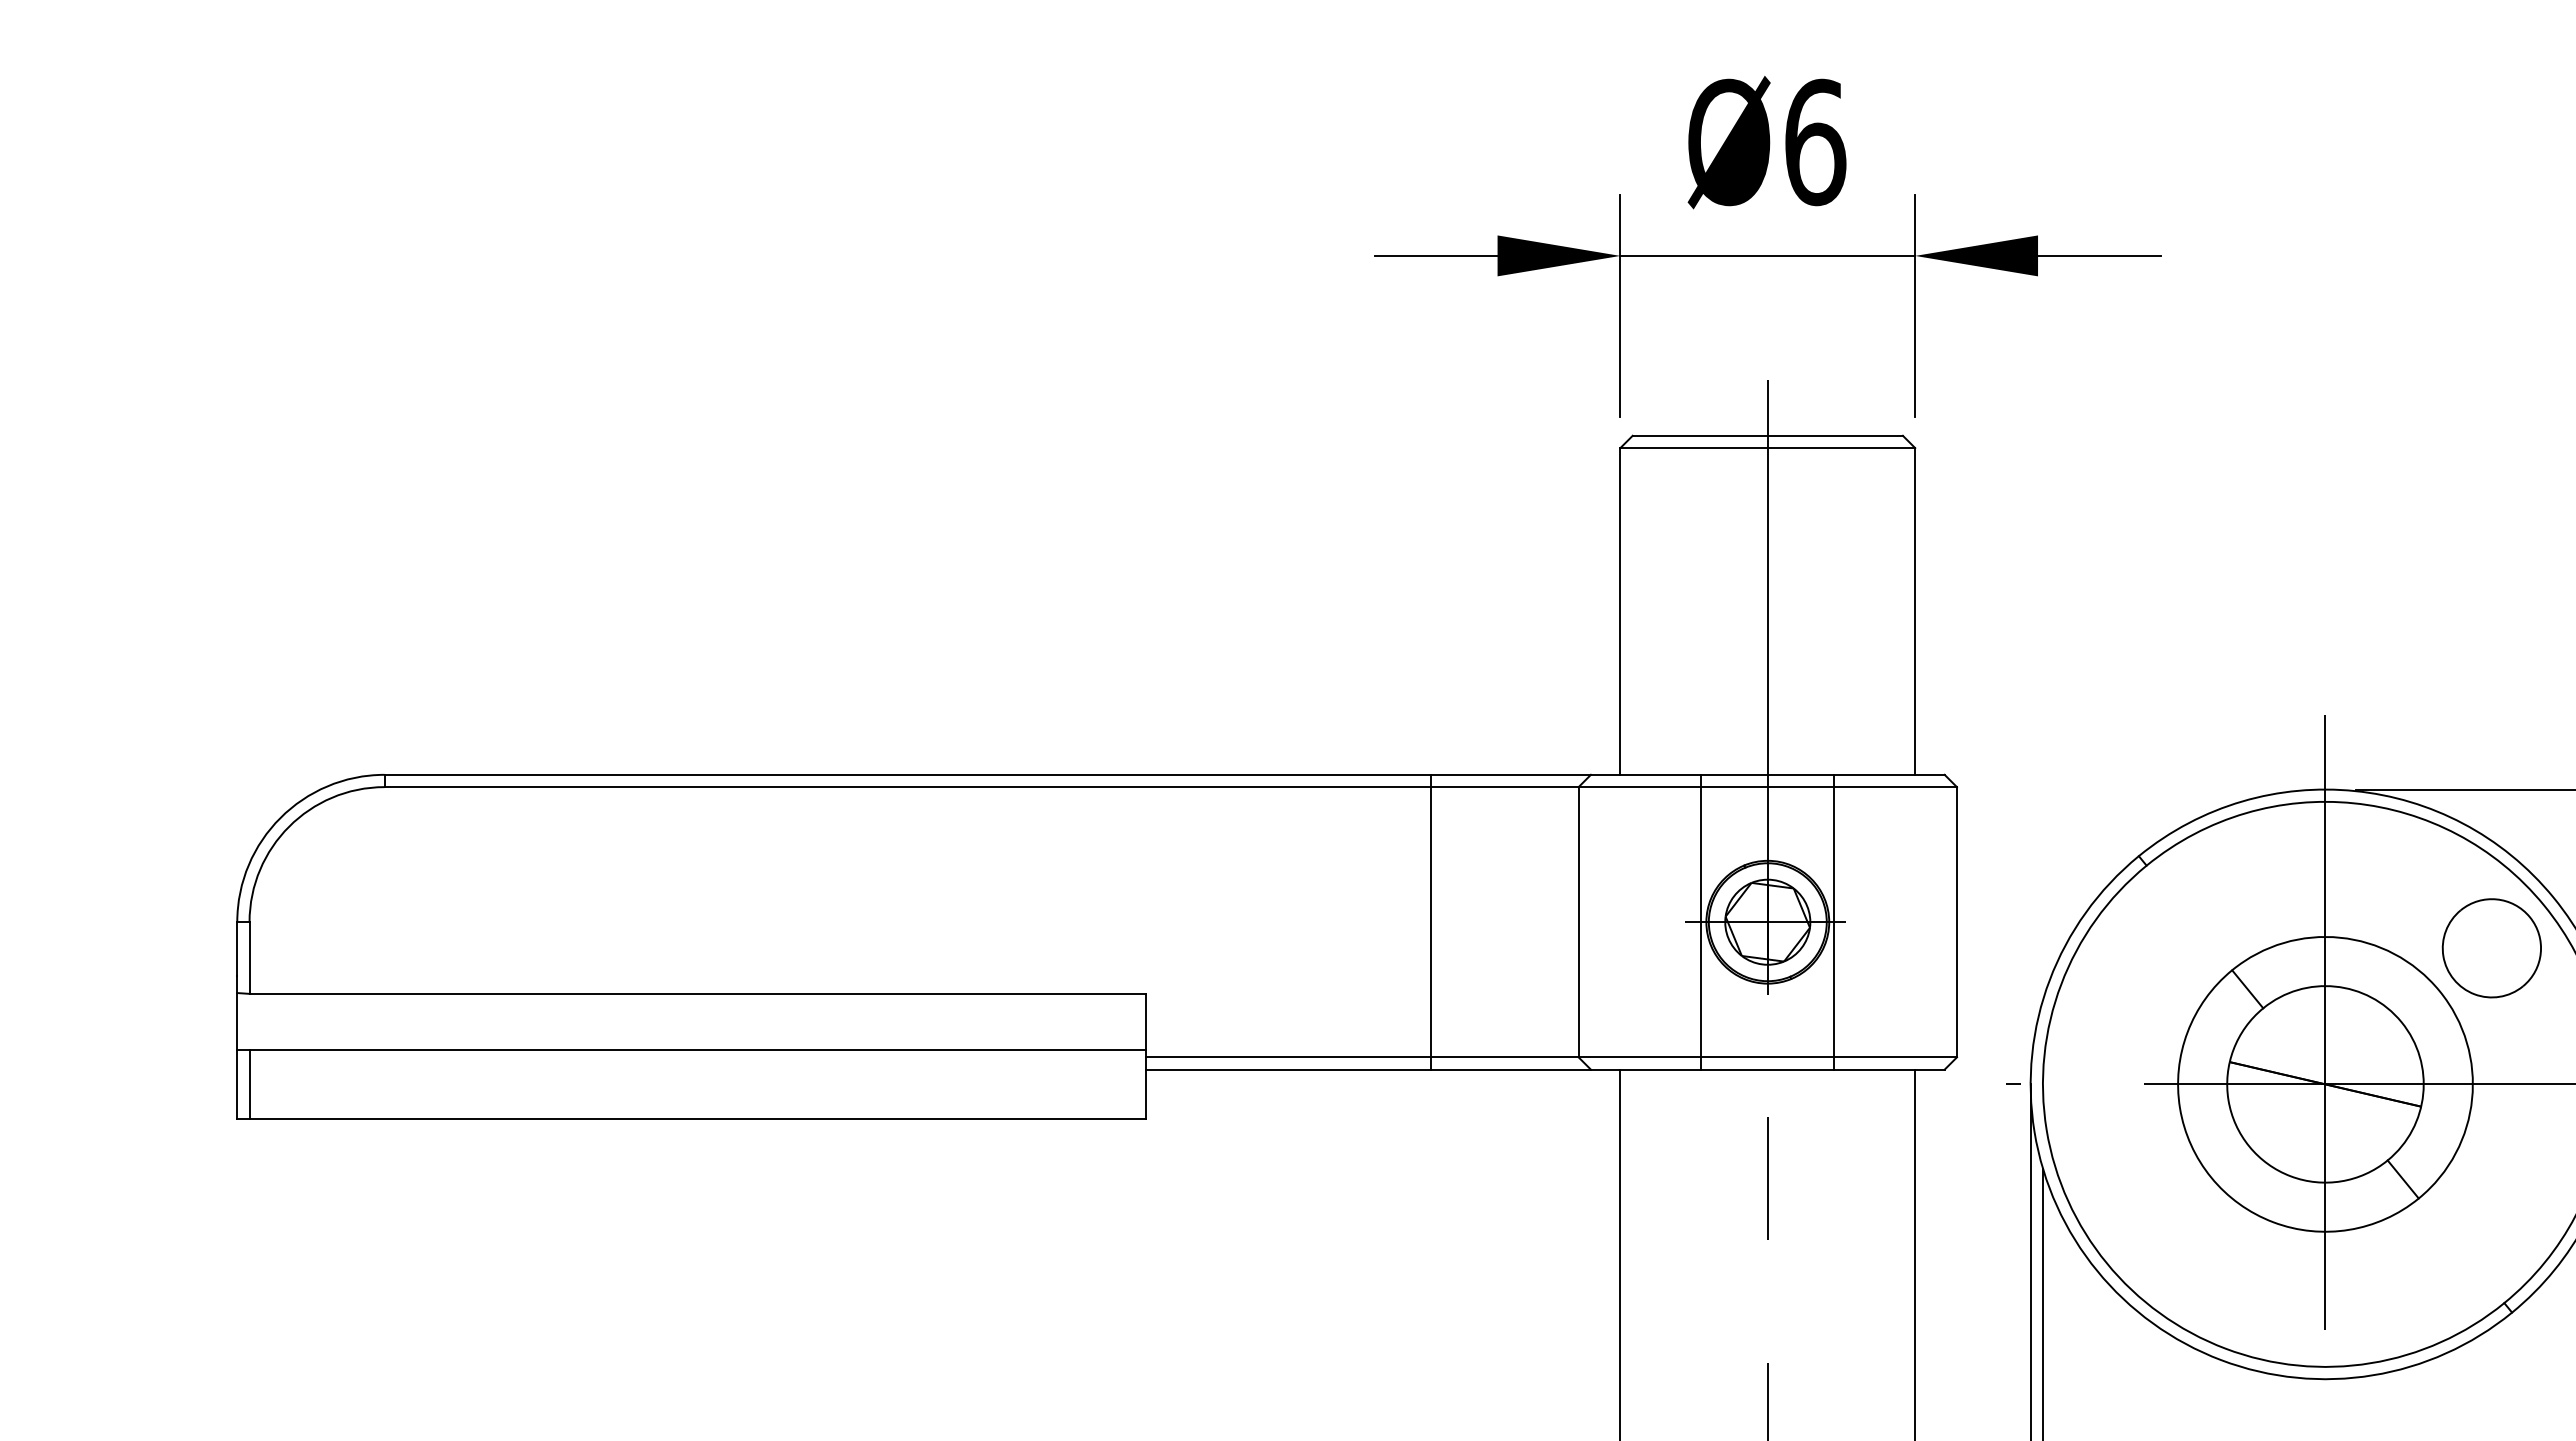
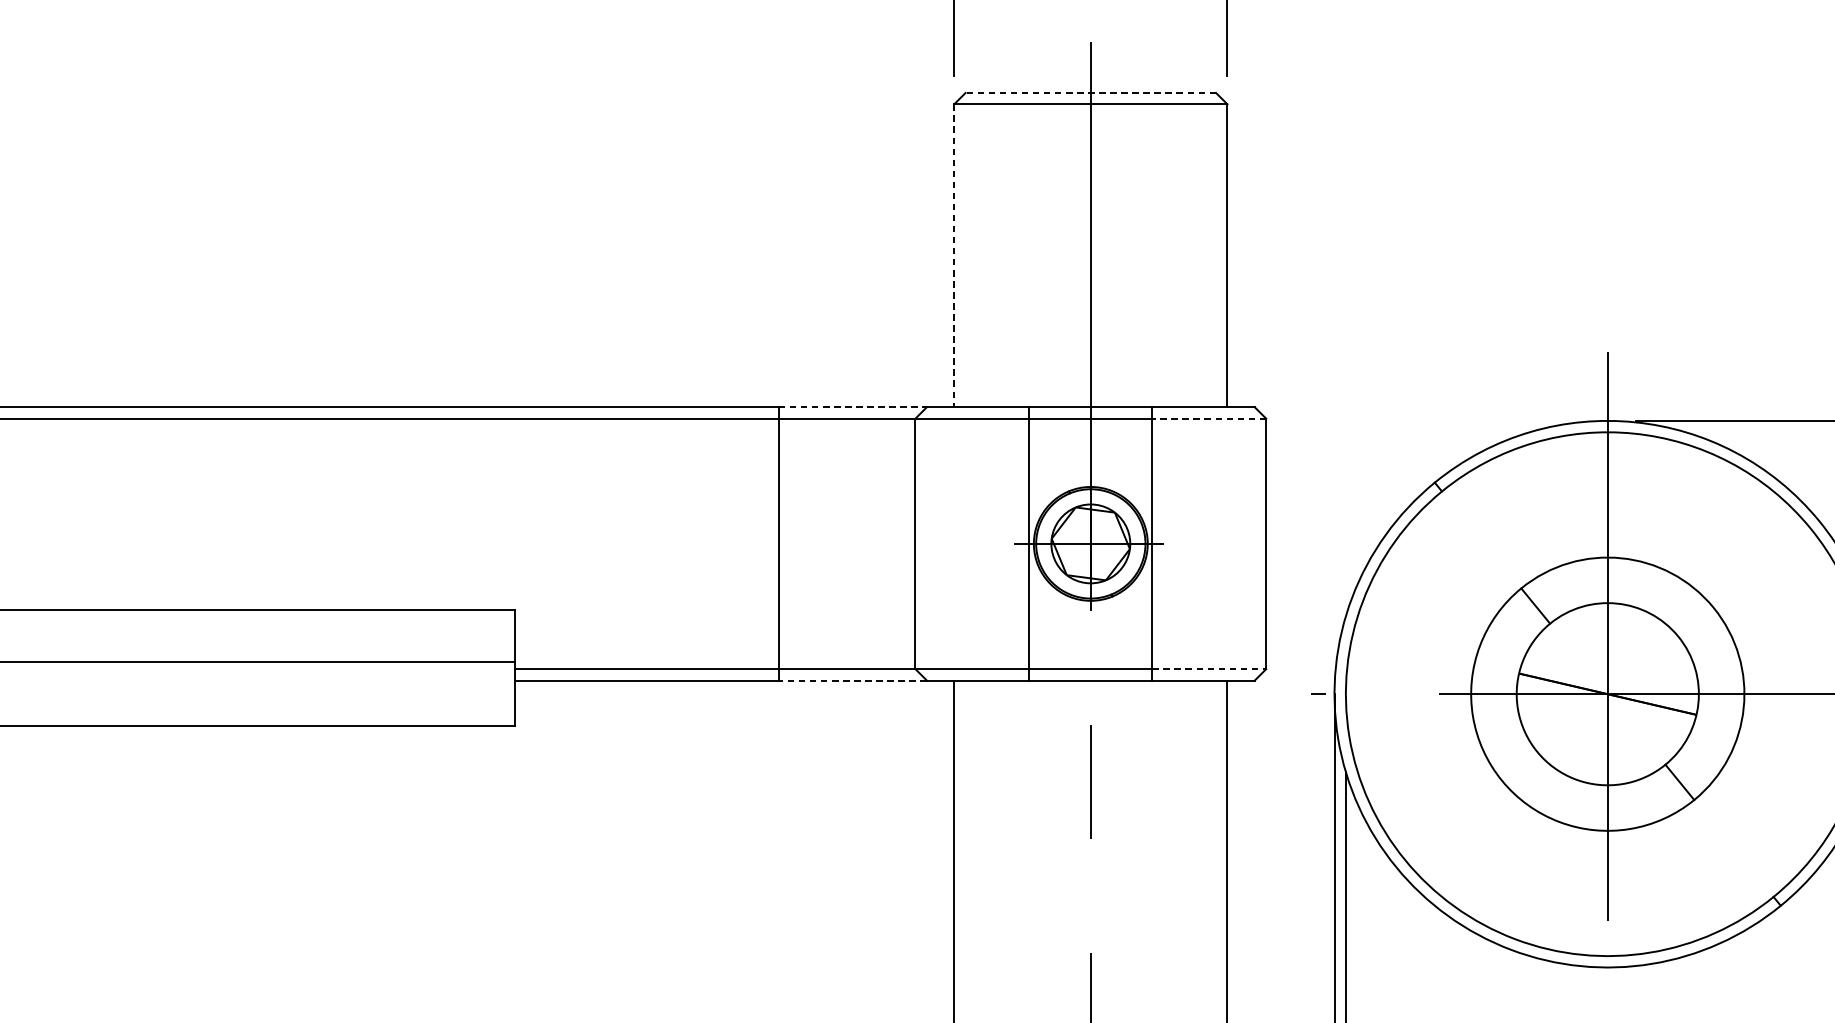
line: (1767, 435) -> (1090, 92), solid -> dashed
line: (1620, 611) -> (954, 255), solid -> dashed
line: (1511, 774) -> (853, 406), solid -> dashed
line: (1895, 787) -> (1209, 419), solid -> dashed
part: (2491, 948) -> (1761, 568), removed
line: (1896, 1057) -> (1210, 669), solid -> dashed
line: (1511, 1069) -> (853, 680), solid -> dashed

